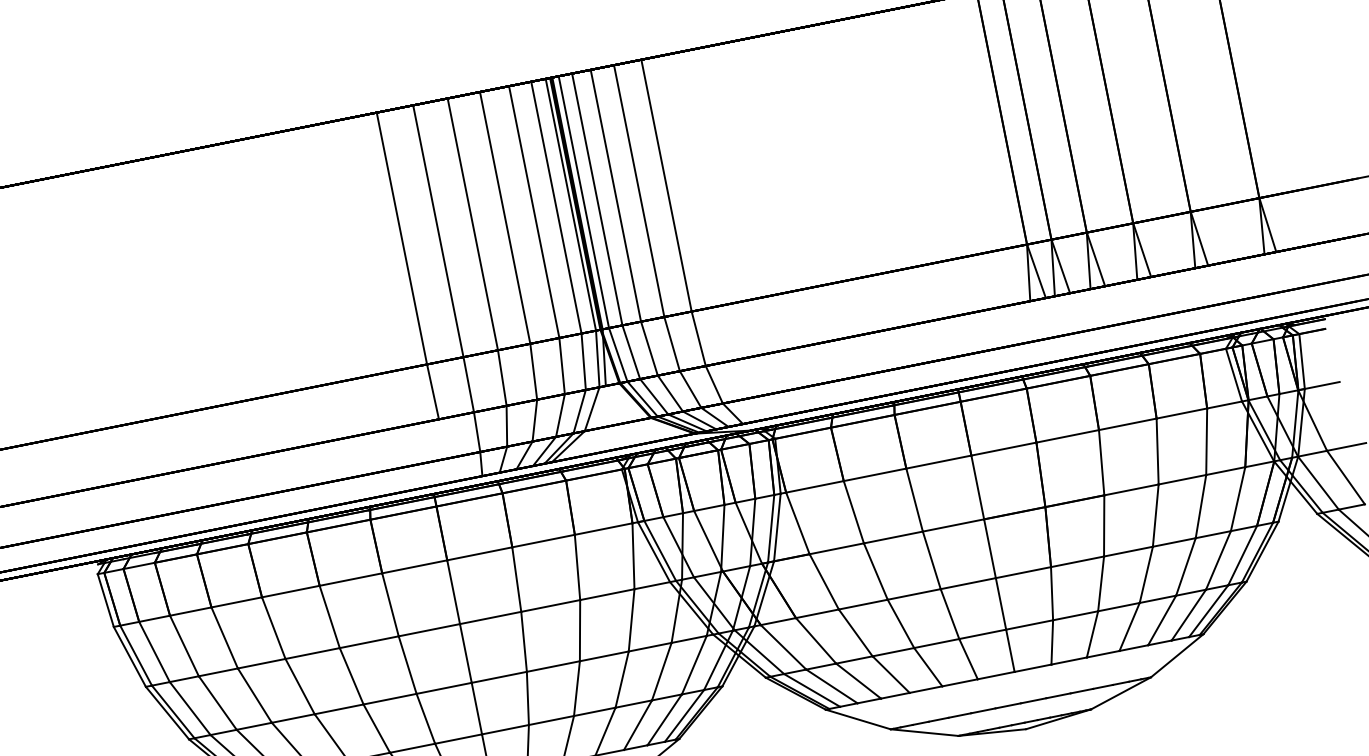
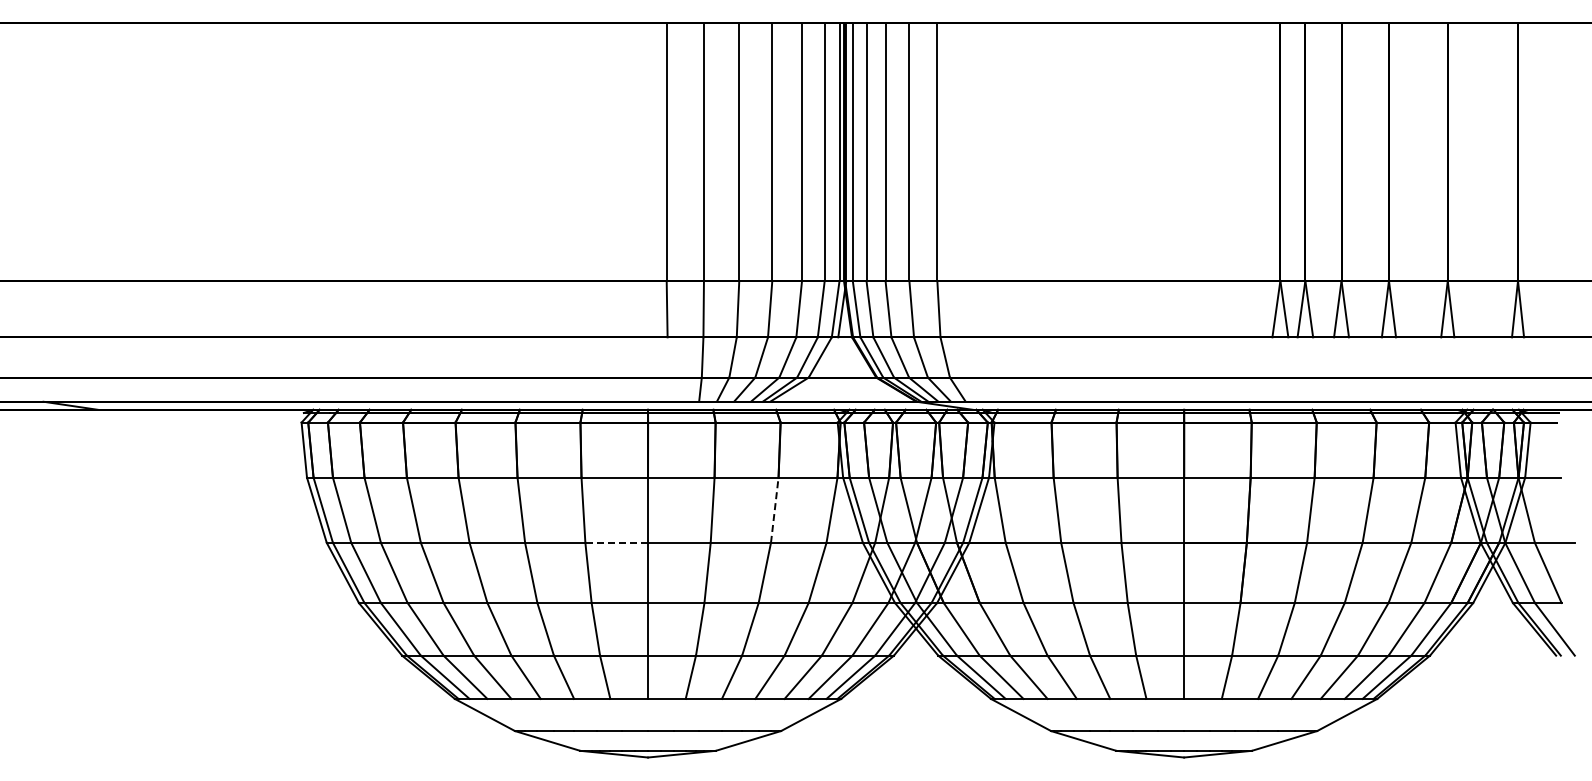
line: (577, 567) -> (774, 510), solid -> dashed
line: (429, 629) -> (616, 542), solid -> dashed

